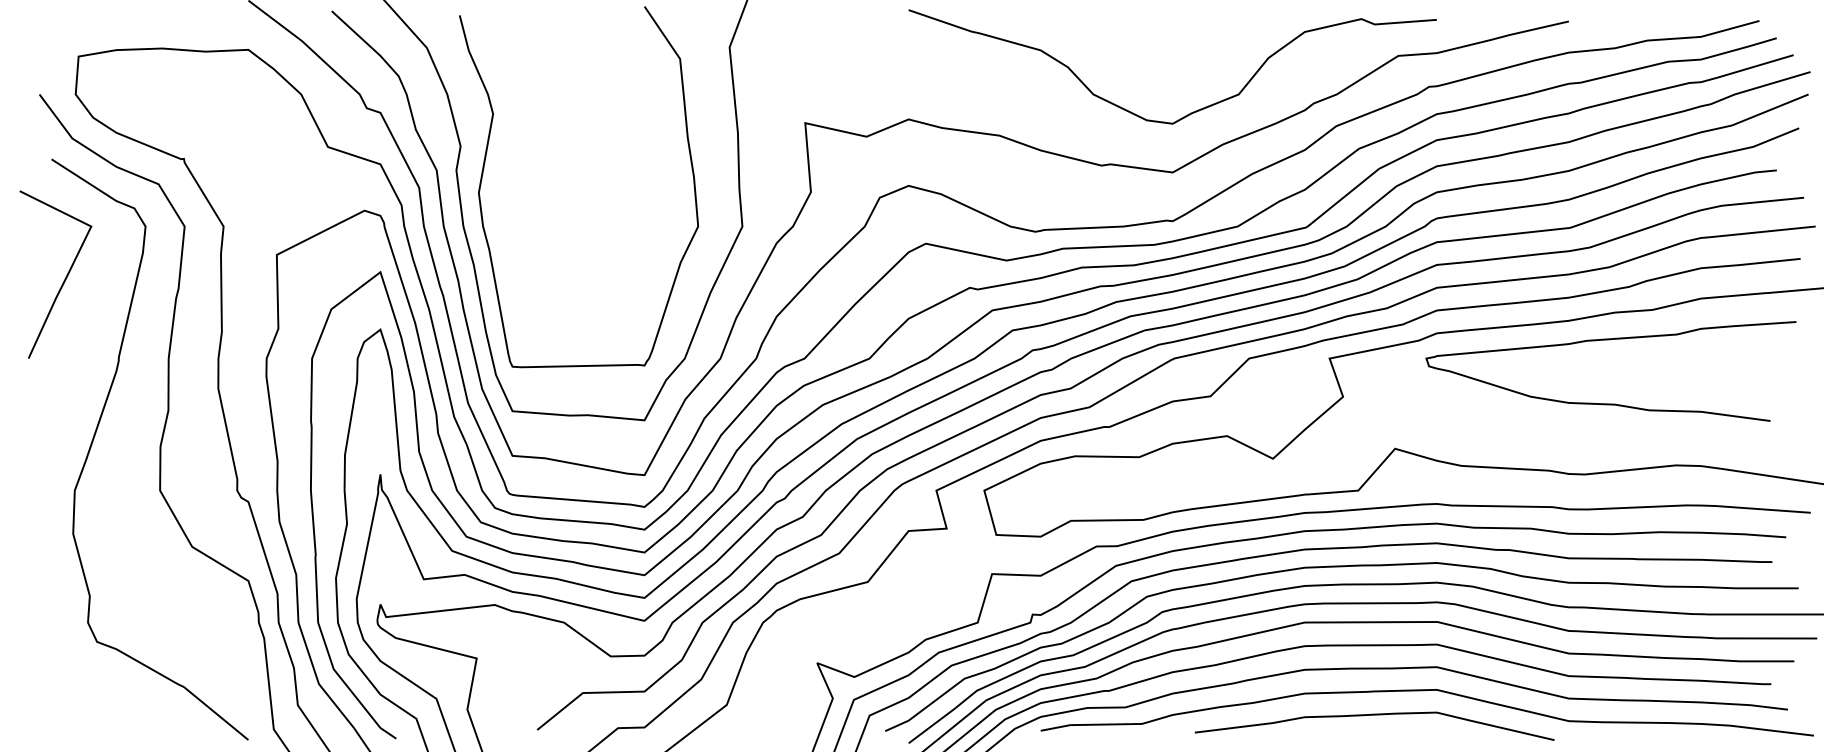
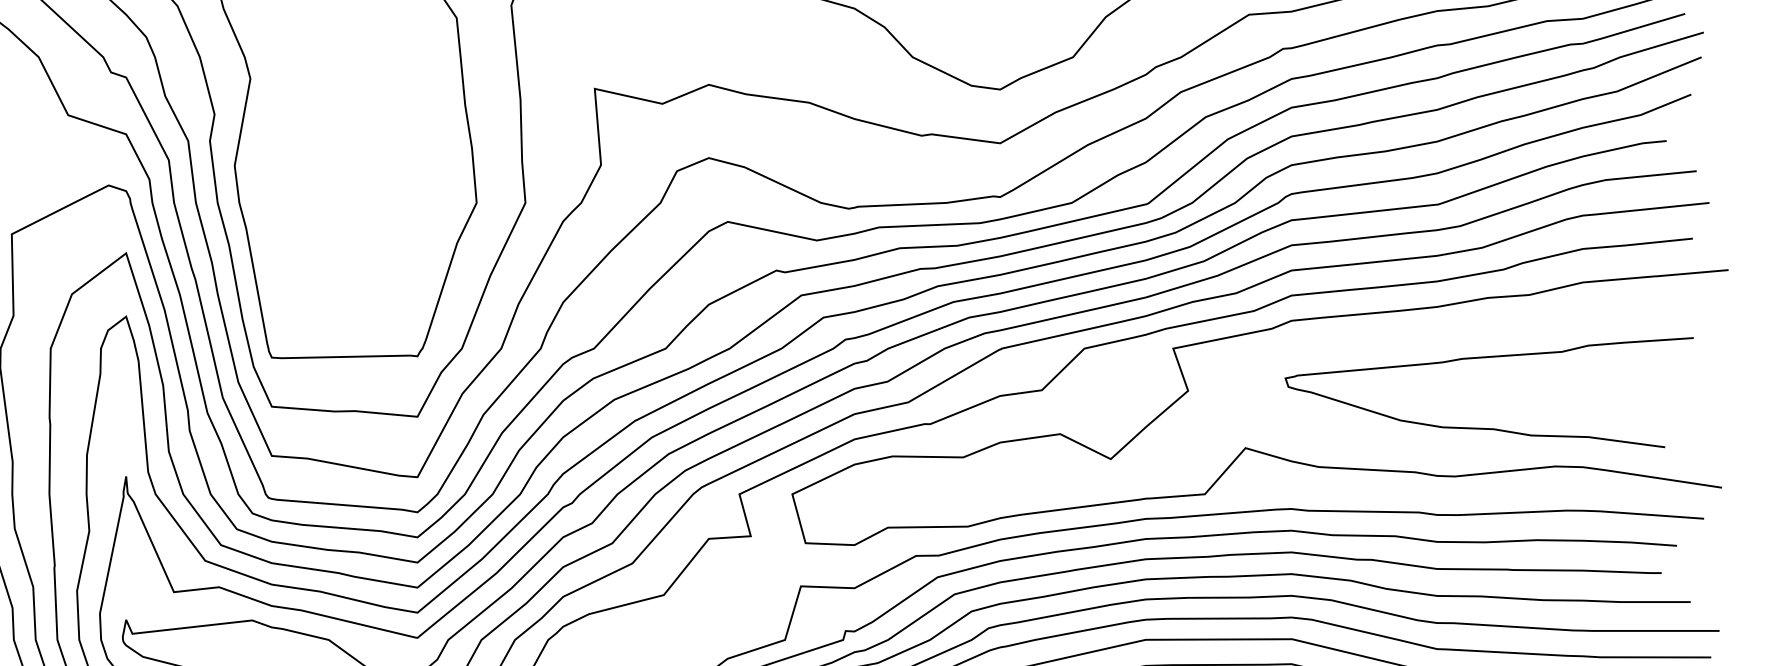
curve: (1610, 340) -> (1488, 358), moved

